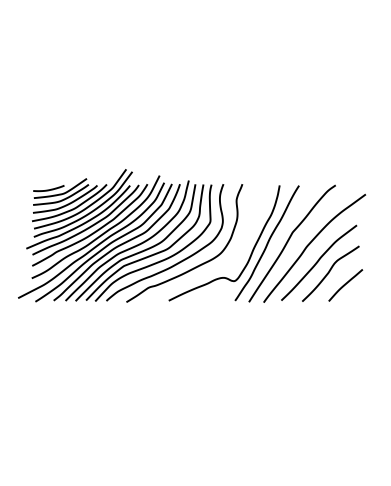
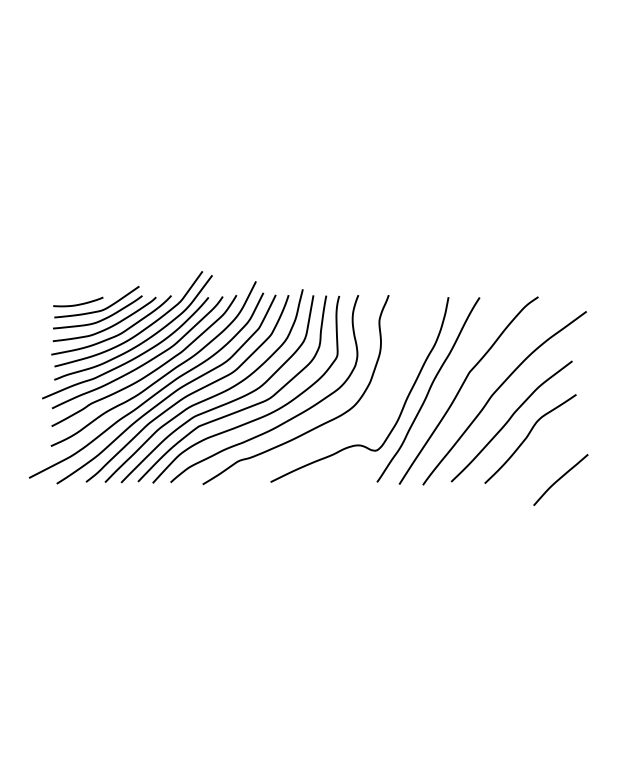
curve: (345, 285) -> (560, 480), moved

